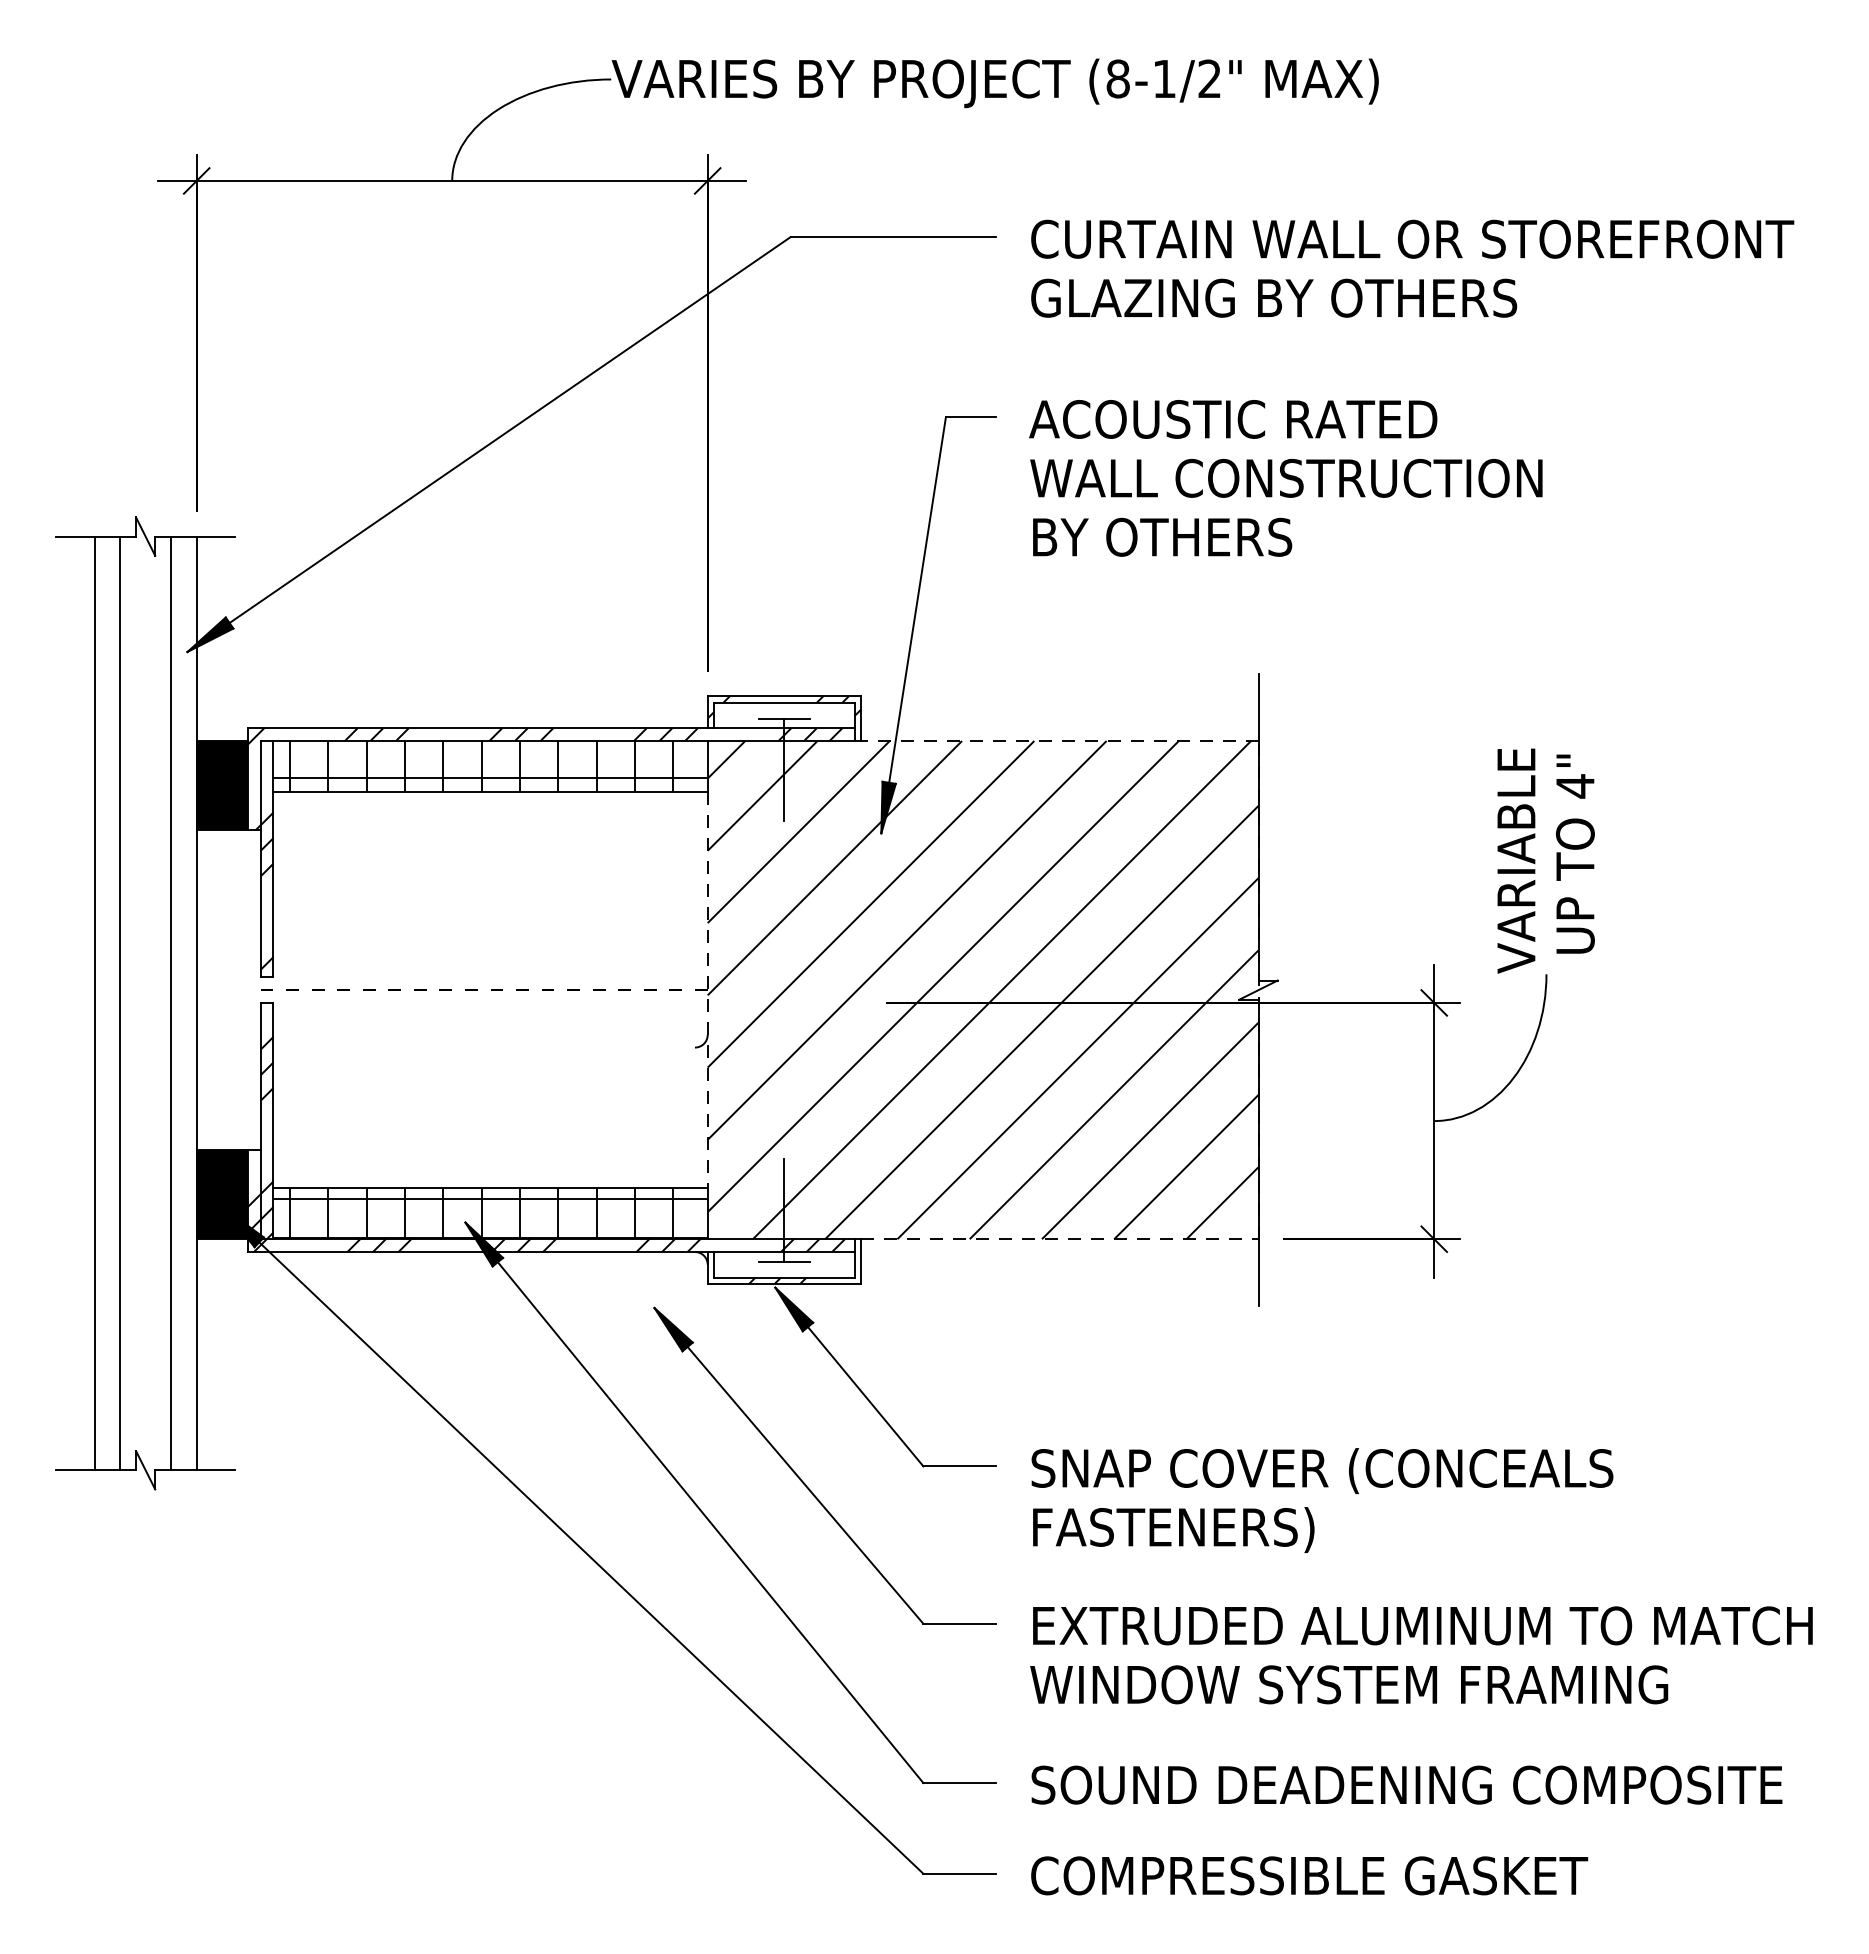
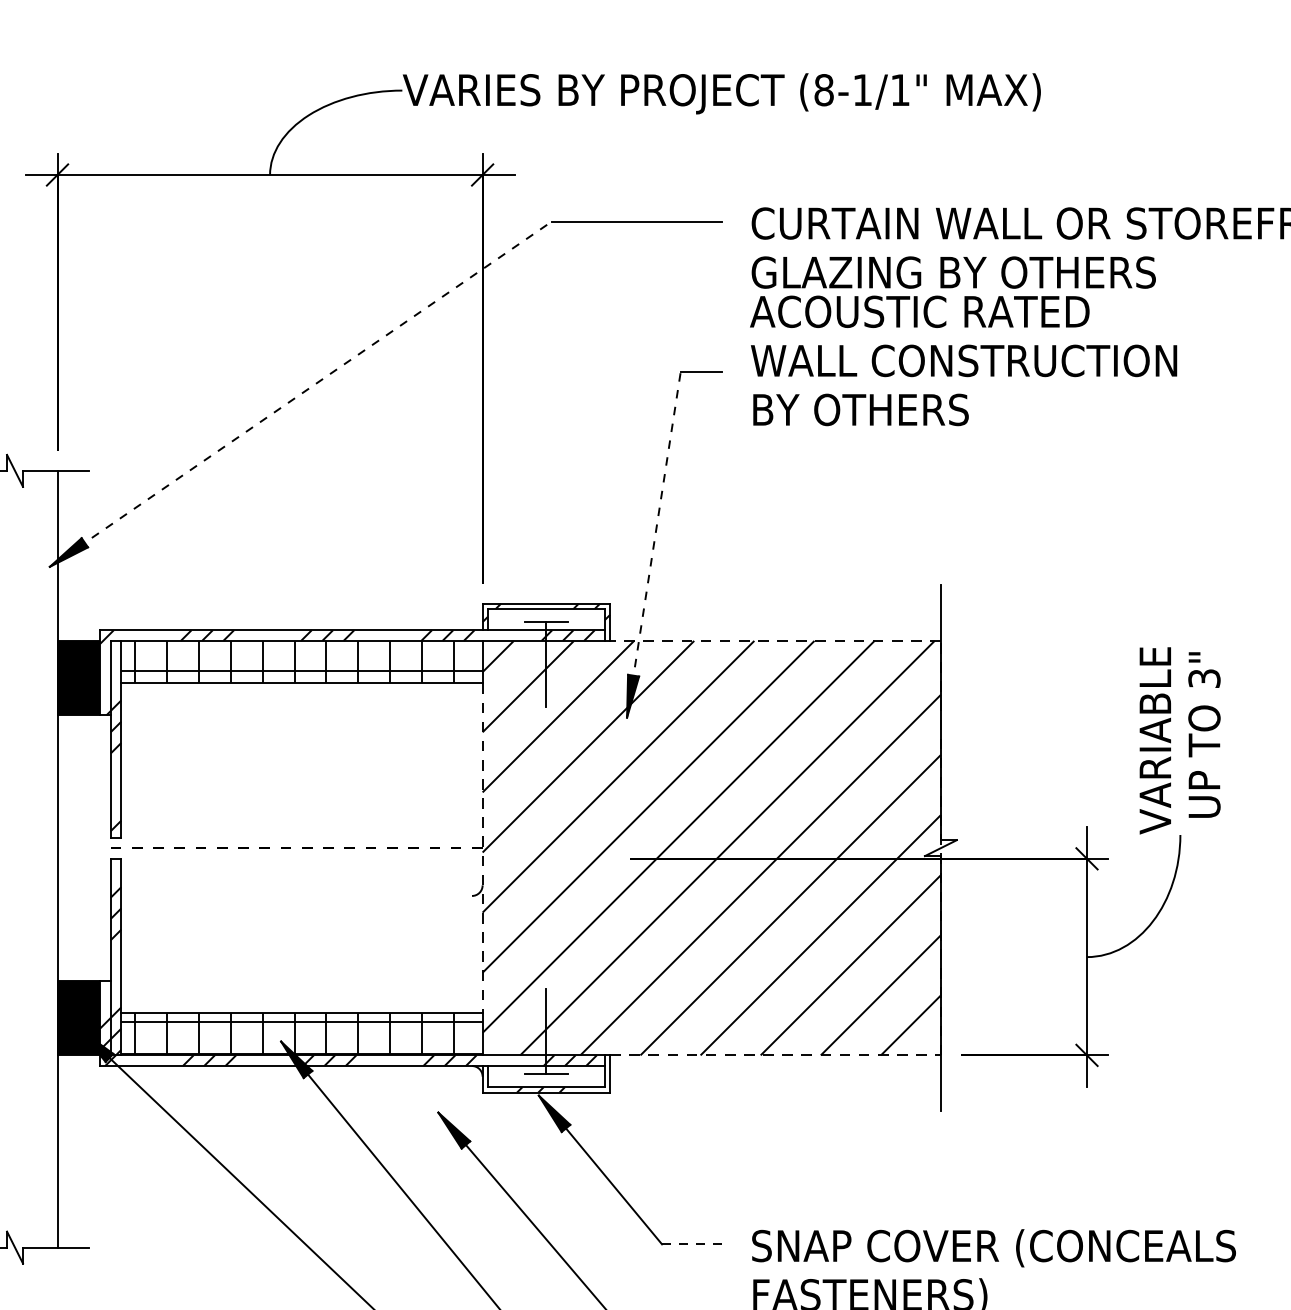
text: (1209, 78) -> (900, 89), (8-1/2" -> (8-1/1"
line: (488, 444) -> (300, 394), solid -> dashed
text: (1285, 478) -> (963, 360), moved
line: (913, 624) -> (653, 543), solid -> dashed
text: (1575, 786) -> (1204, 678), 4" -> 3"
line: (171, 1003) -> (36, 859), removed
line: (960, 1466) -> (692, 1244), solid -> dashed

